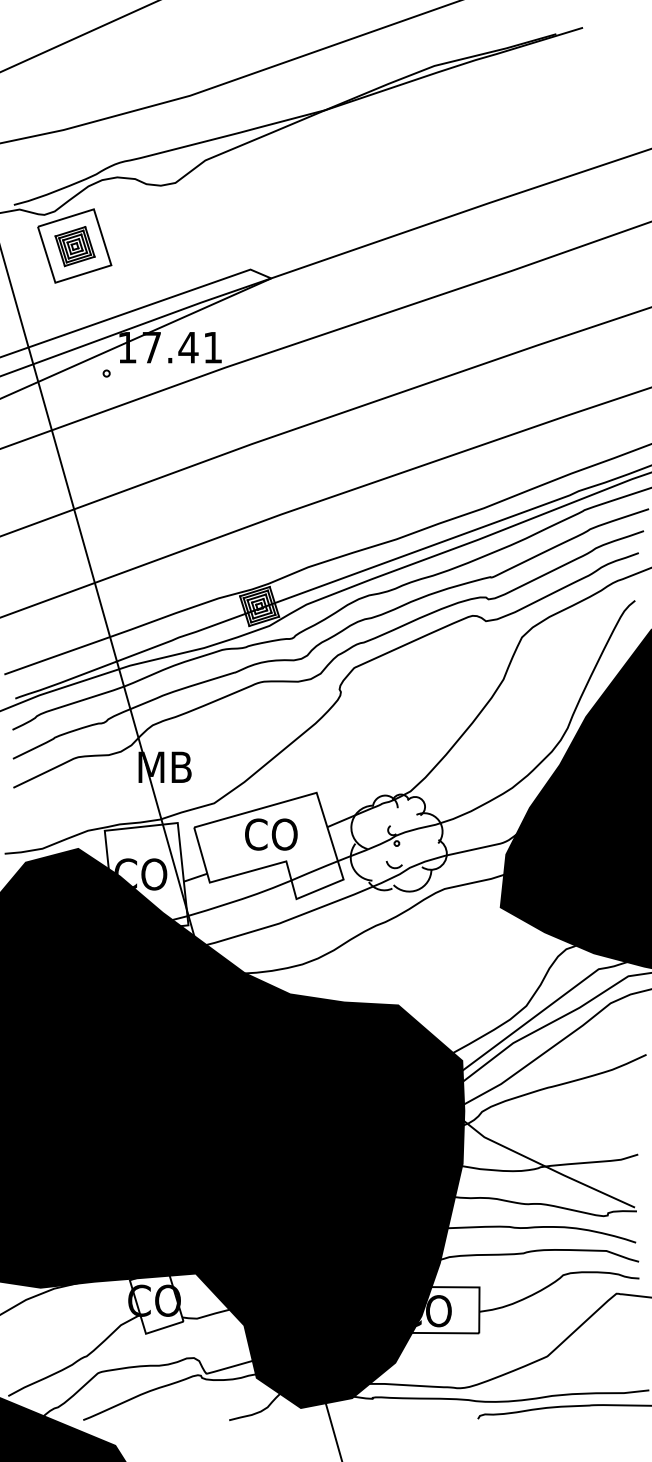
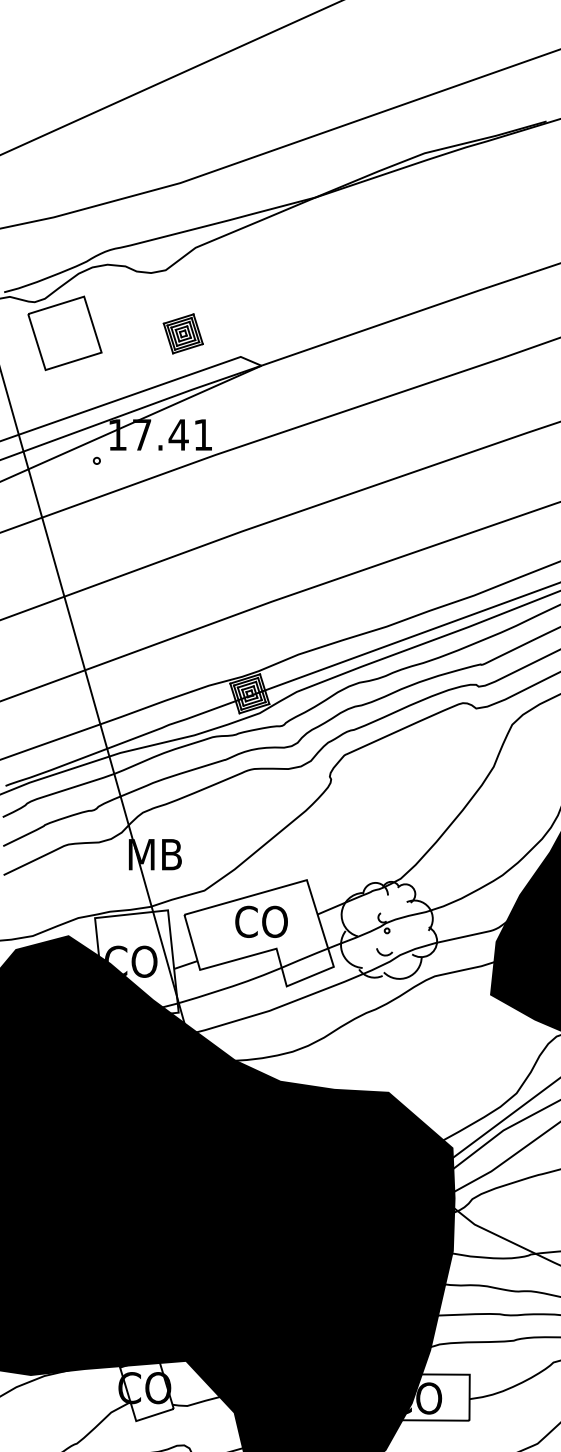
part: (74, 246) -> (182, 333), moved

